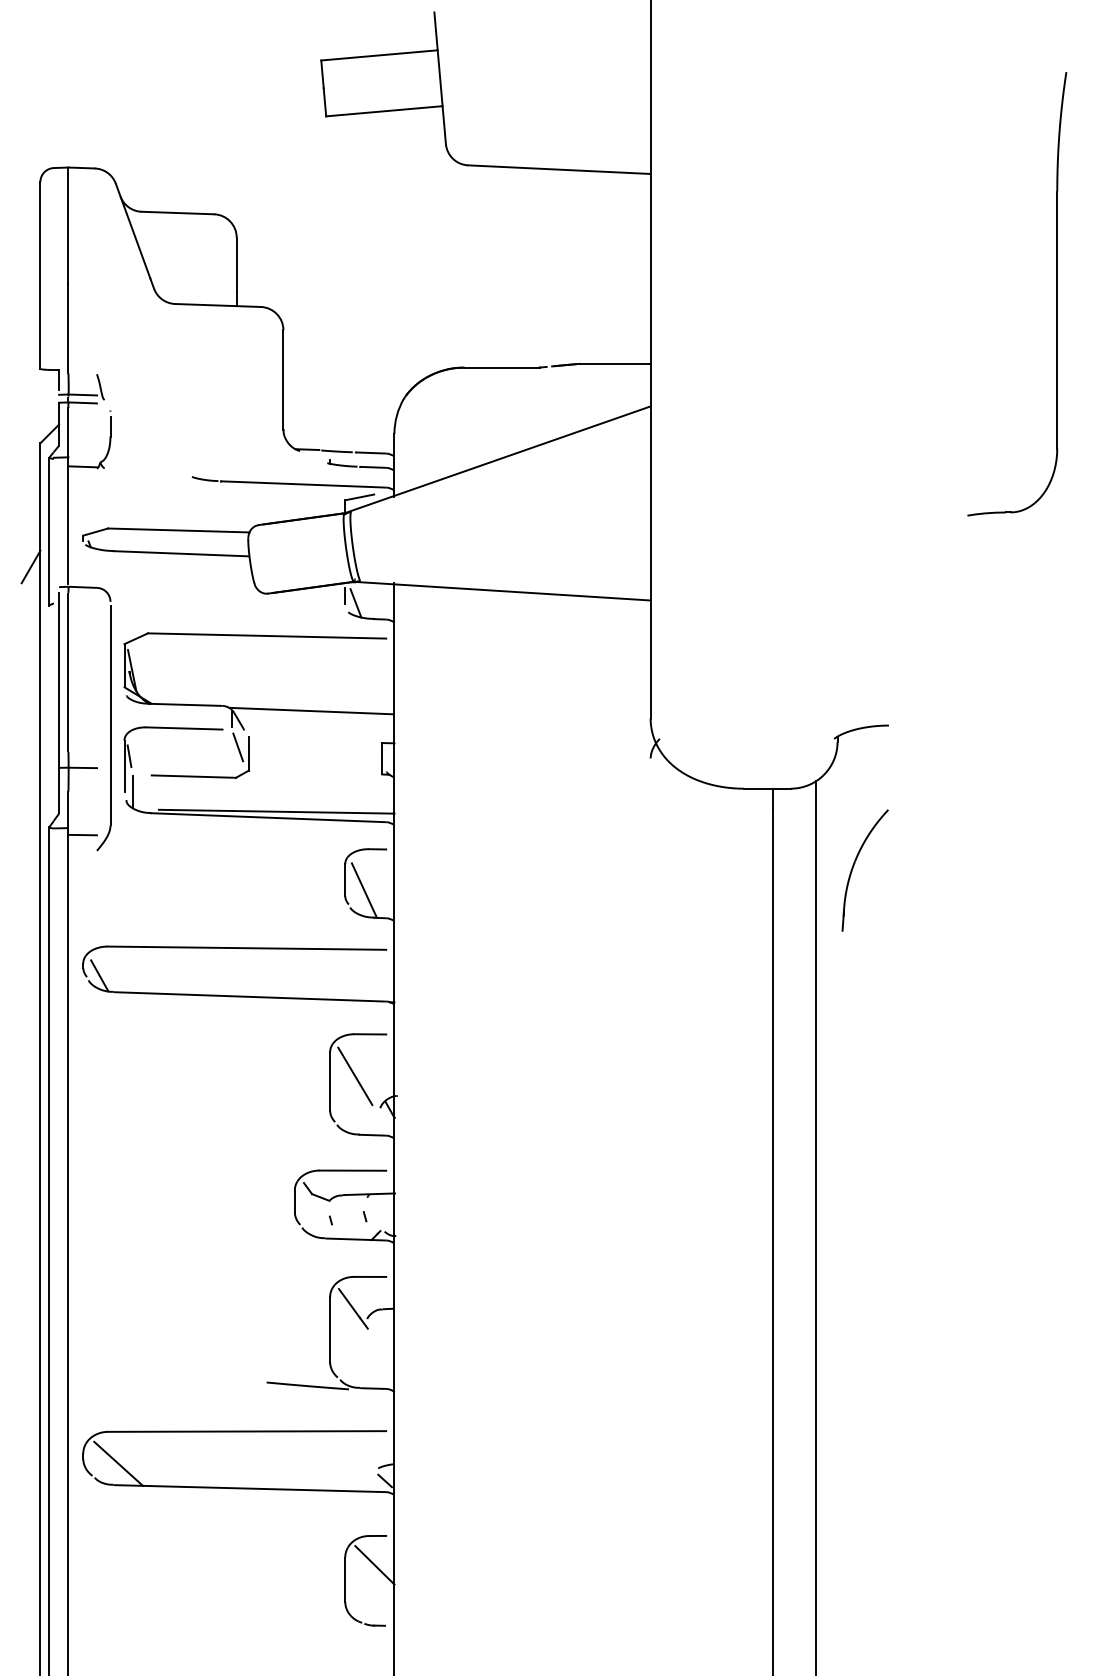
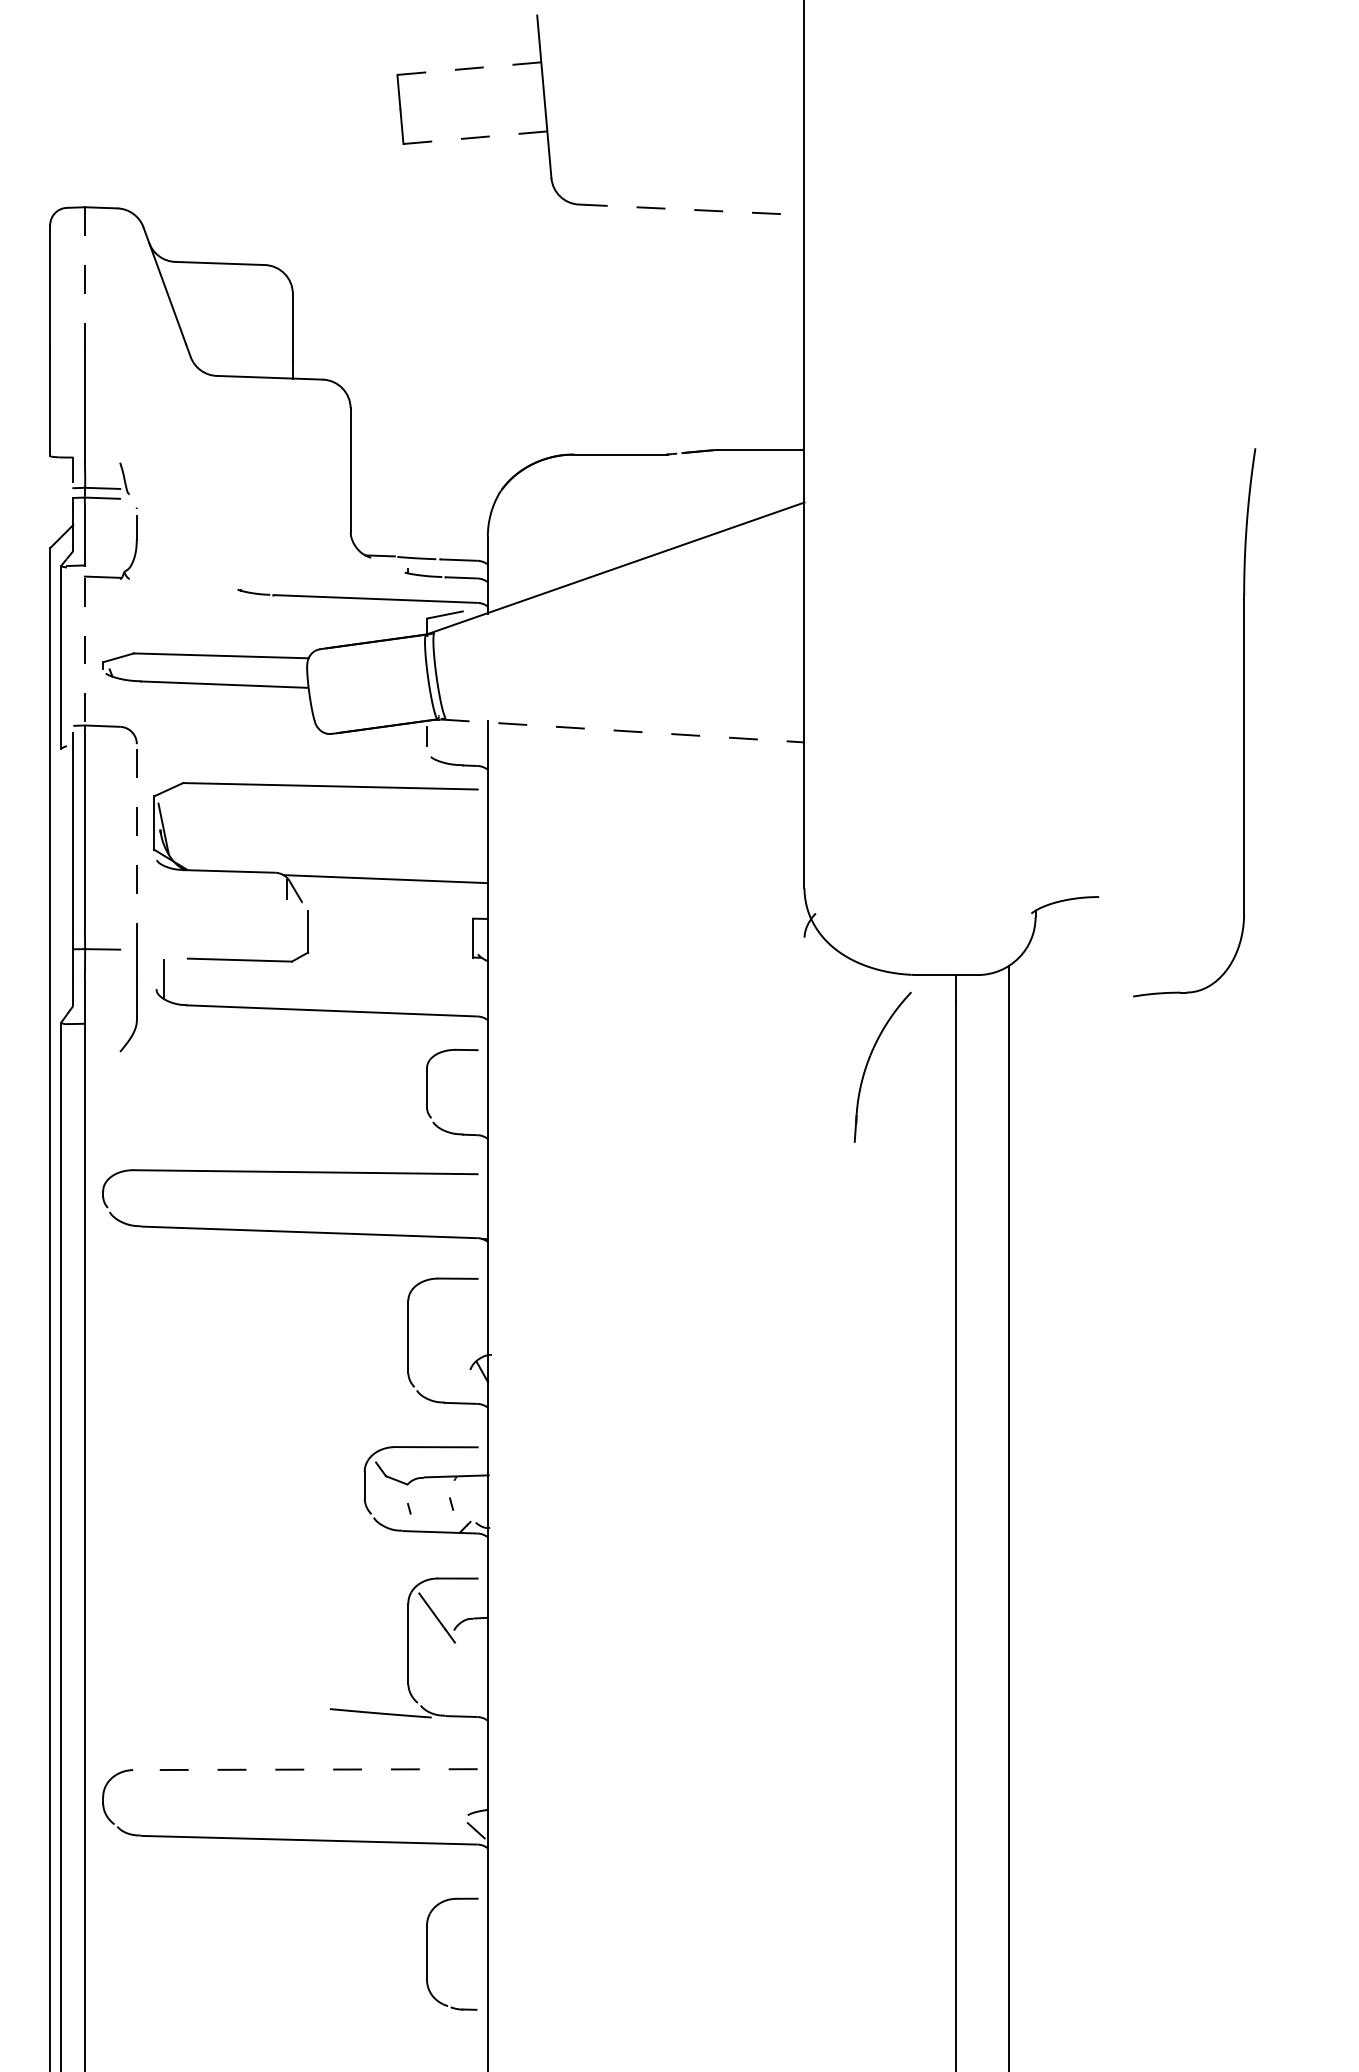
line: (378, 55) -> (468, 68), solid -> dashed
line: (384, 111) -> (475, 137), solid -> dashed
line: (559, 169) -> (691, 209), solid -> dashed
line: (68, 225) -> (84, 279), solid -> dashed
part: (1056, 293) -> (1243, 722), moved
line: (68, 521) -> (84, 644), solid -> dashed
line: (30, 567) -> (38, 701), removed
line: (504, 591) -> (623, 731), solid -> dashed
line: (355, 602) -> (439, 745), removed
line: (110, 684) -> (136, 846), solid -> dashed
part: (173, 729) -> (214, 901), removed
line: (238, 746) -> (294, 923), removed
line: (276, 811) -> (341, 1003), removed
line: (82, 835) -> (102, 1032), removed
part: (854, 865) -> (869, 1060), moved
line: (364, 890) -> (450, 1100), removed
line: (99, 975) -> (123, 1206), removed
line: (355, 1076) -> (439, 1330), removed
line: (246, 1431) -> (304, 1769), solid -> dashed
line: (118, 1463) -> (146, 1809), removed
line: (374, 1564) -> (463, 1934), removed

